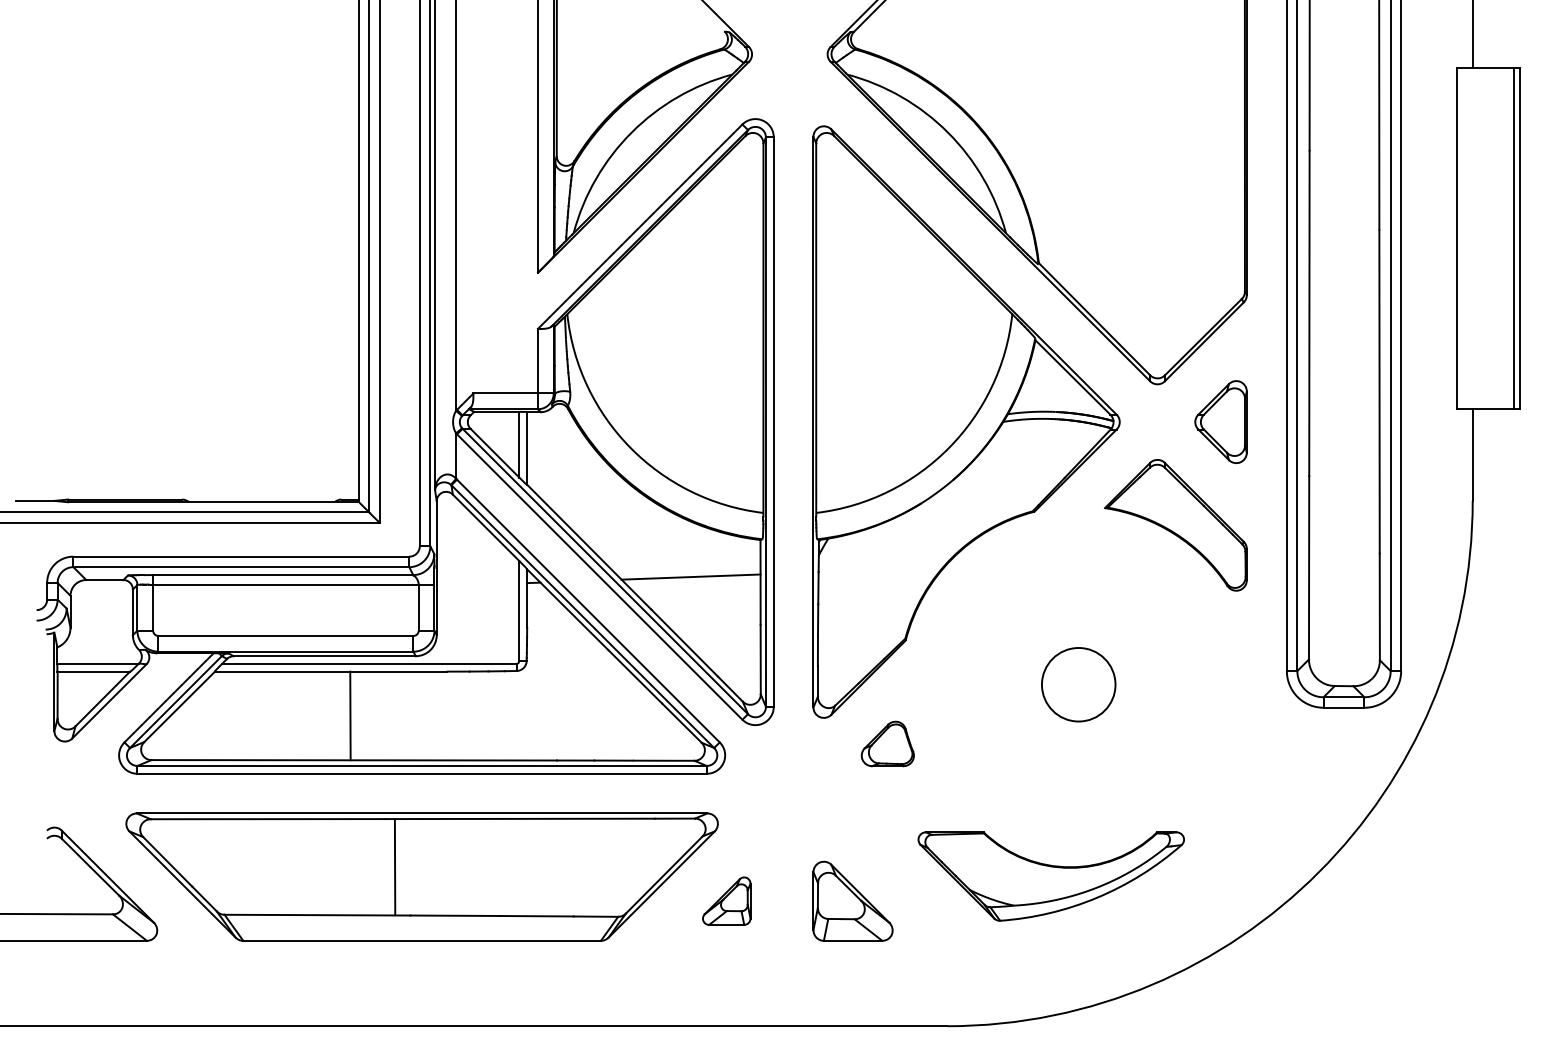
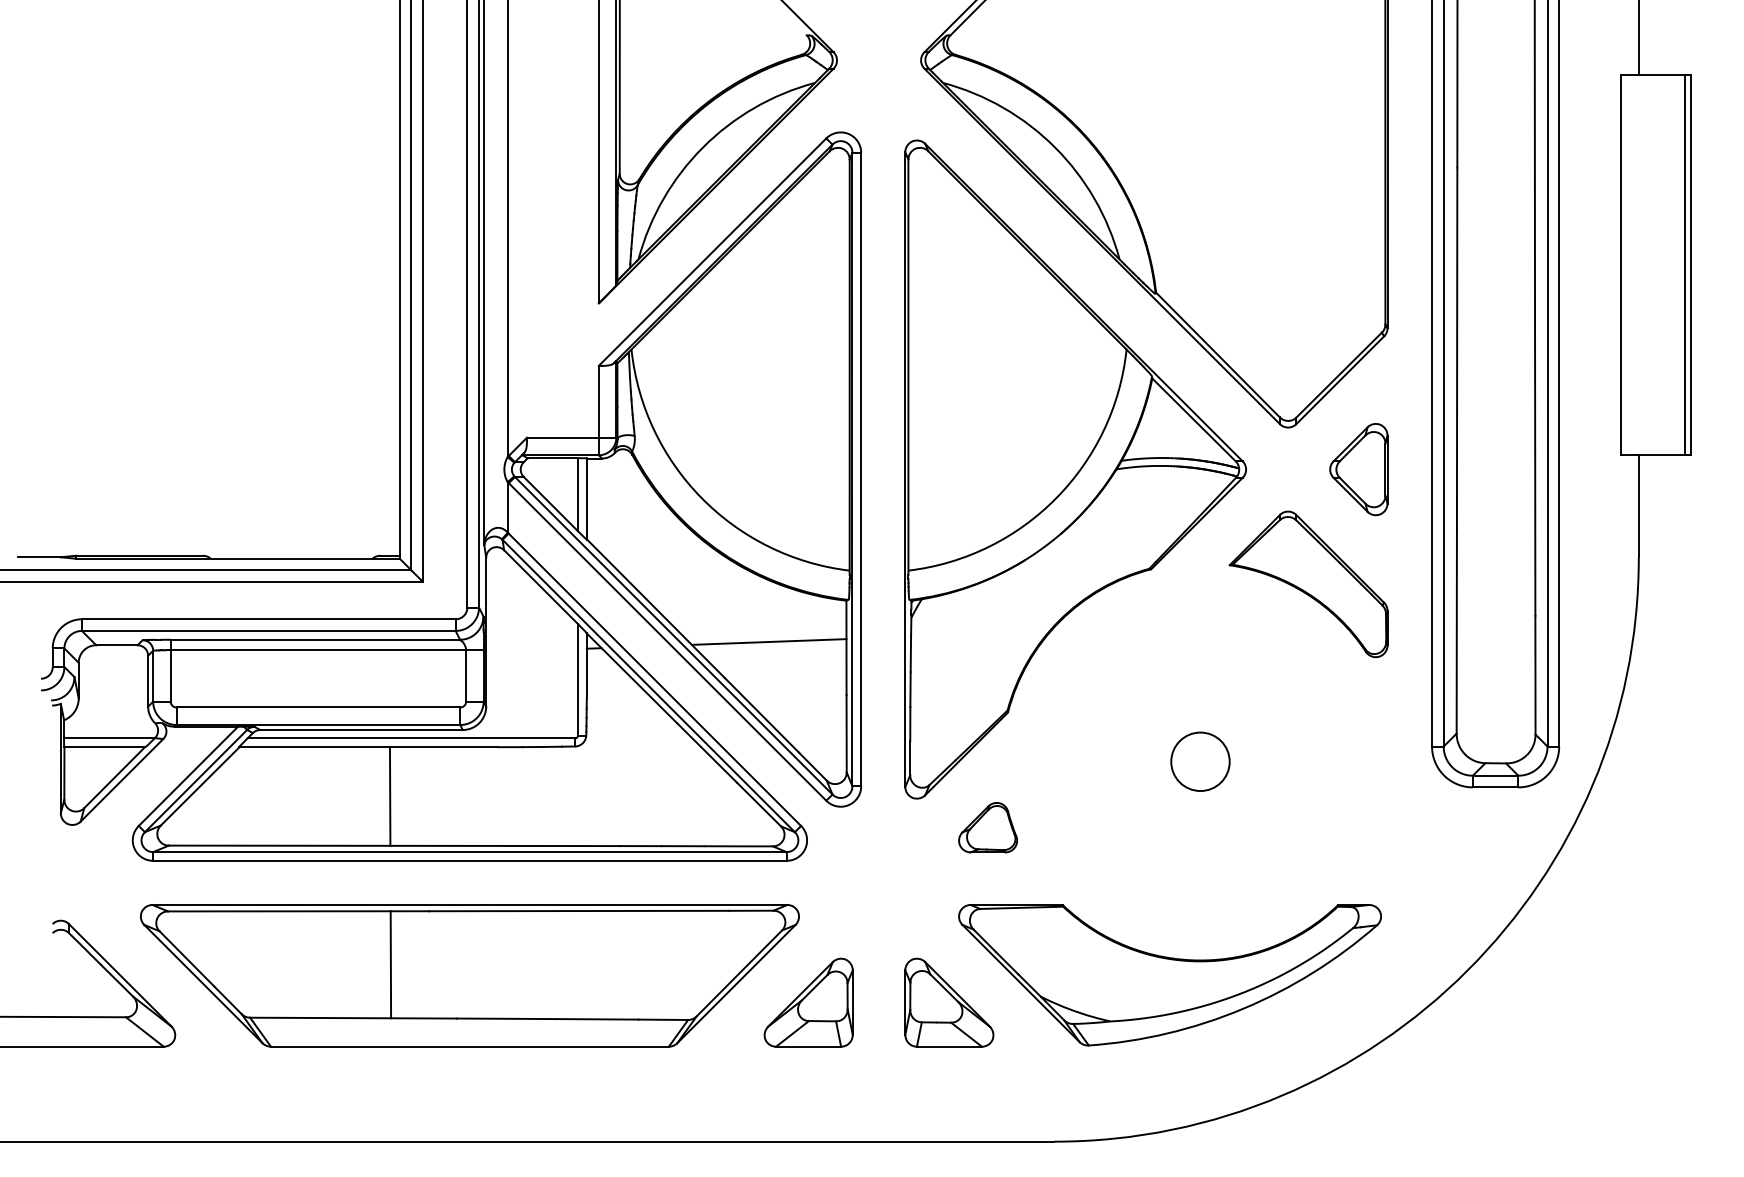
circle: (1078, 684) -> (1200, 761), size x0.71
line: (394, 867) -> (390, 965), moved
part: (1050, 876) -> (1169, 975), size x1.43
part: (726, 900) -> (808, 1001), size x1.67

